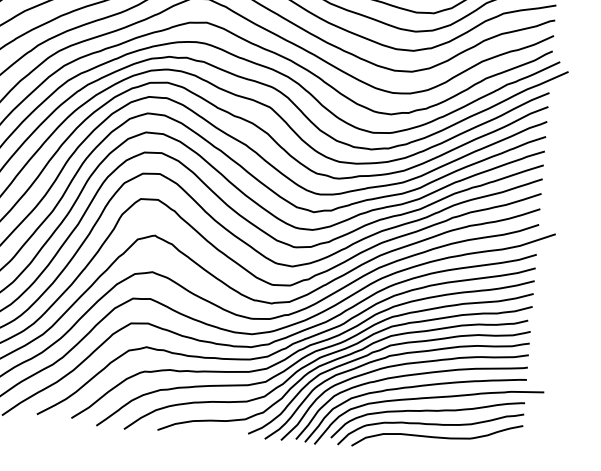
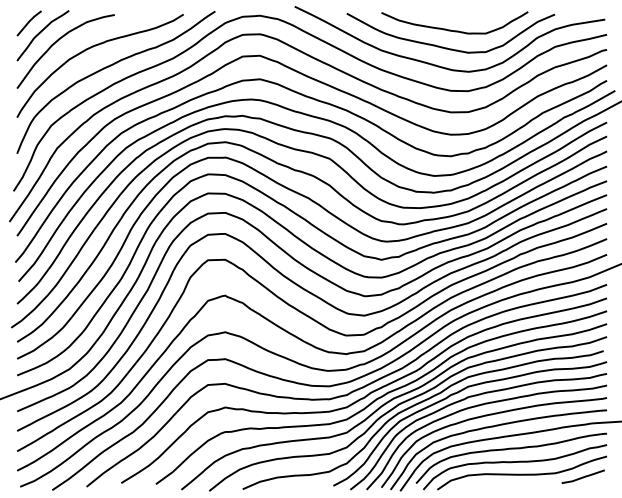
line: (497, 443) -> (582, 476), added

